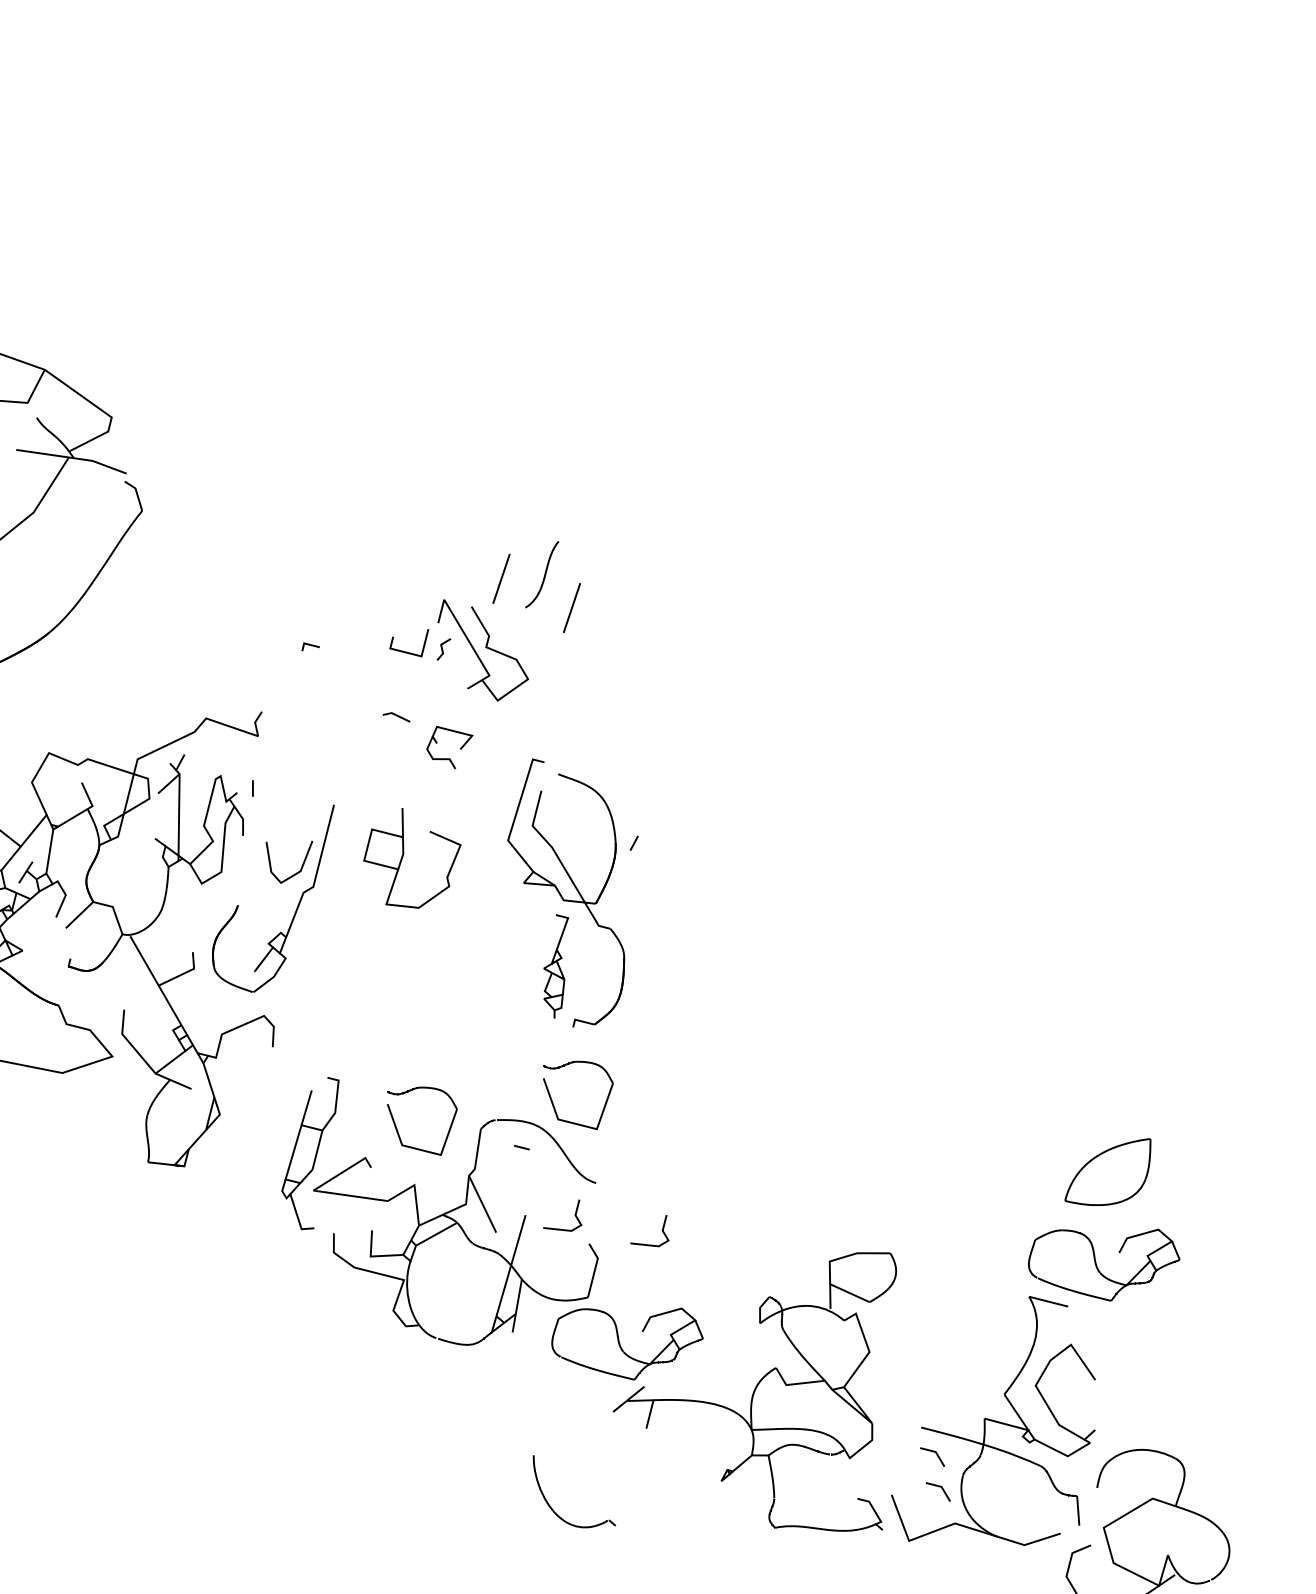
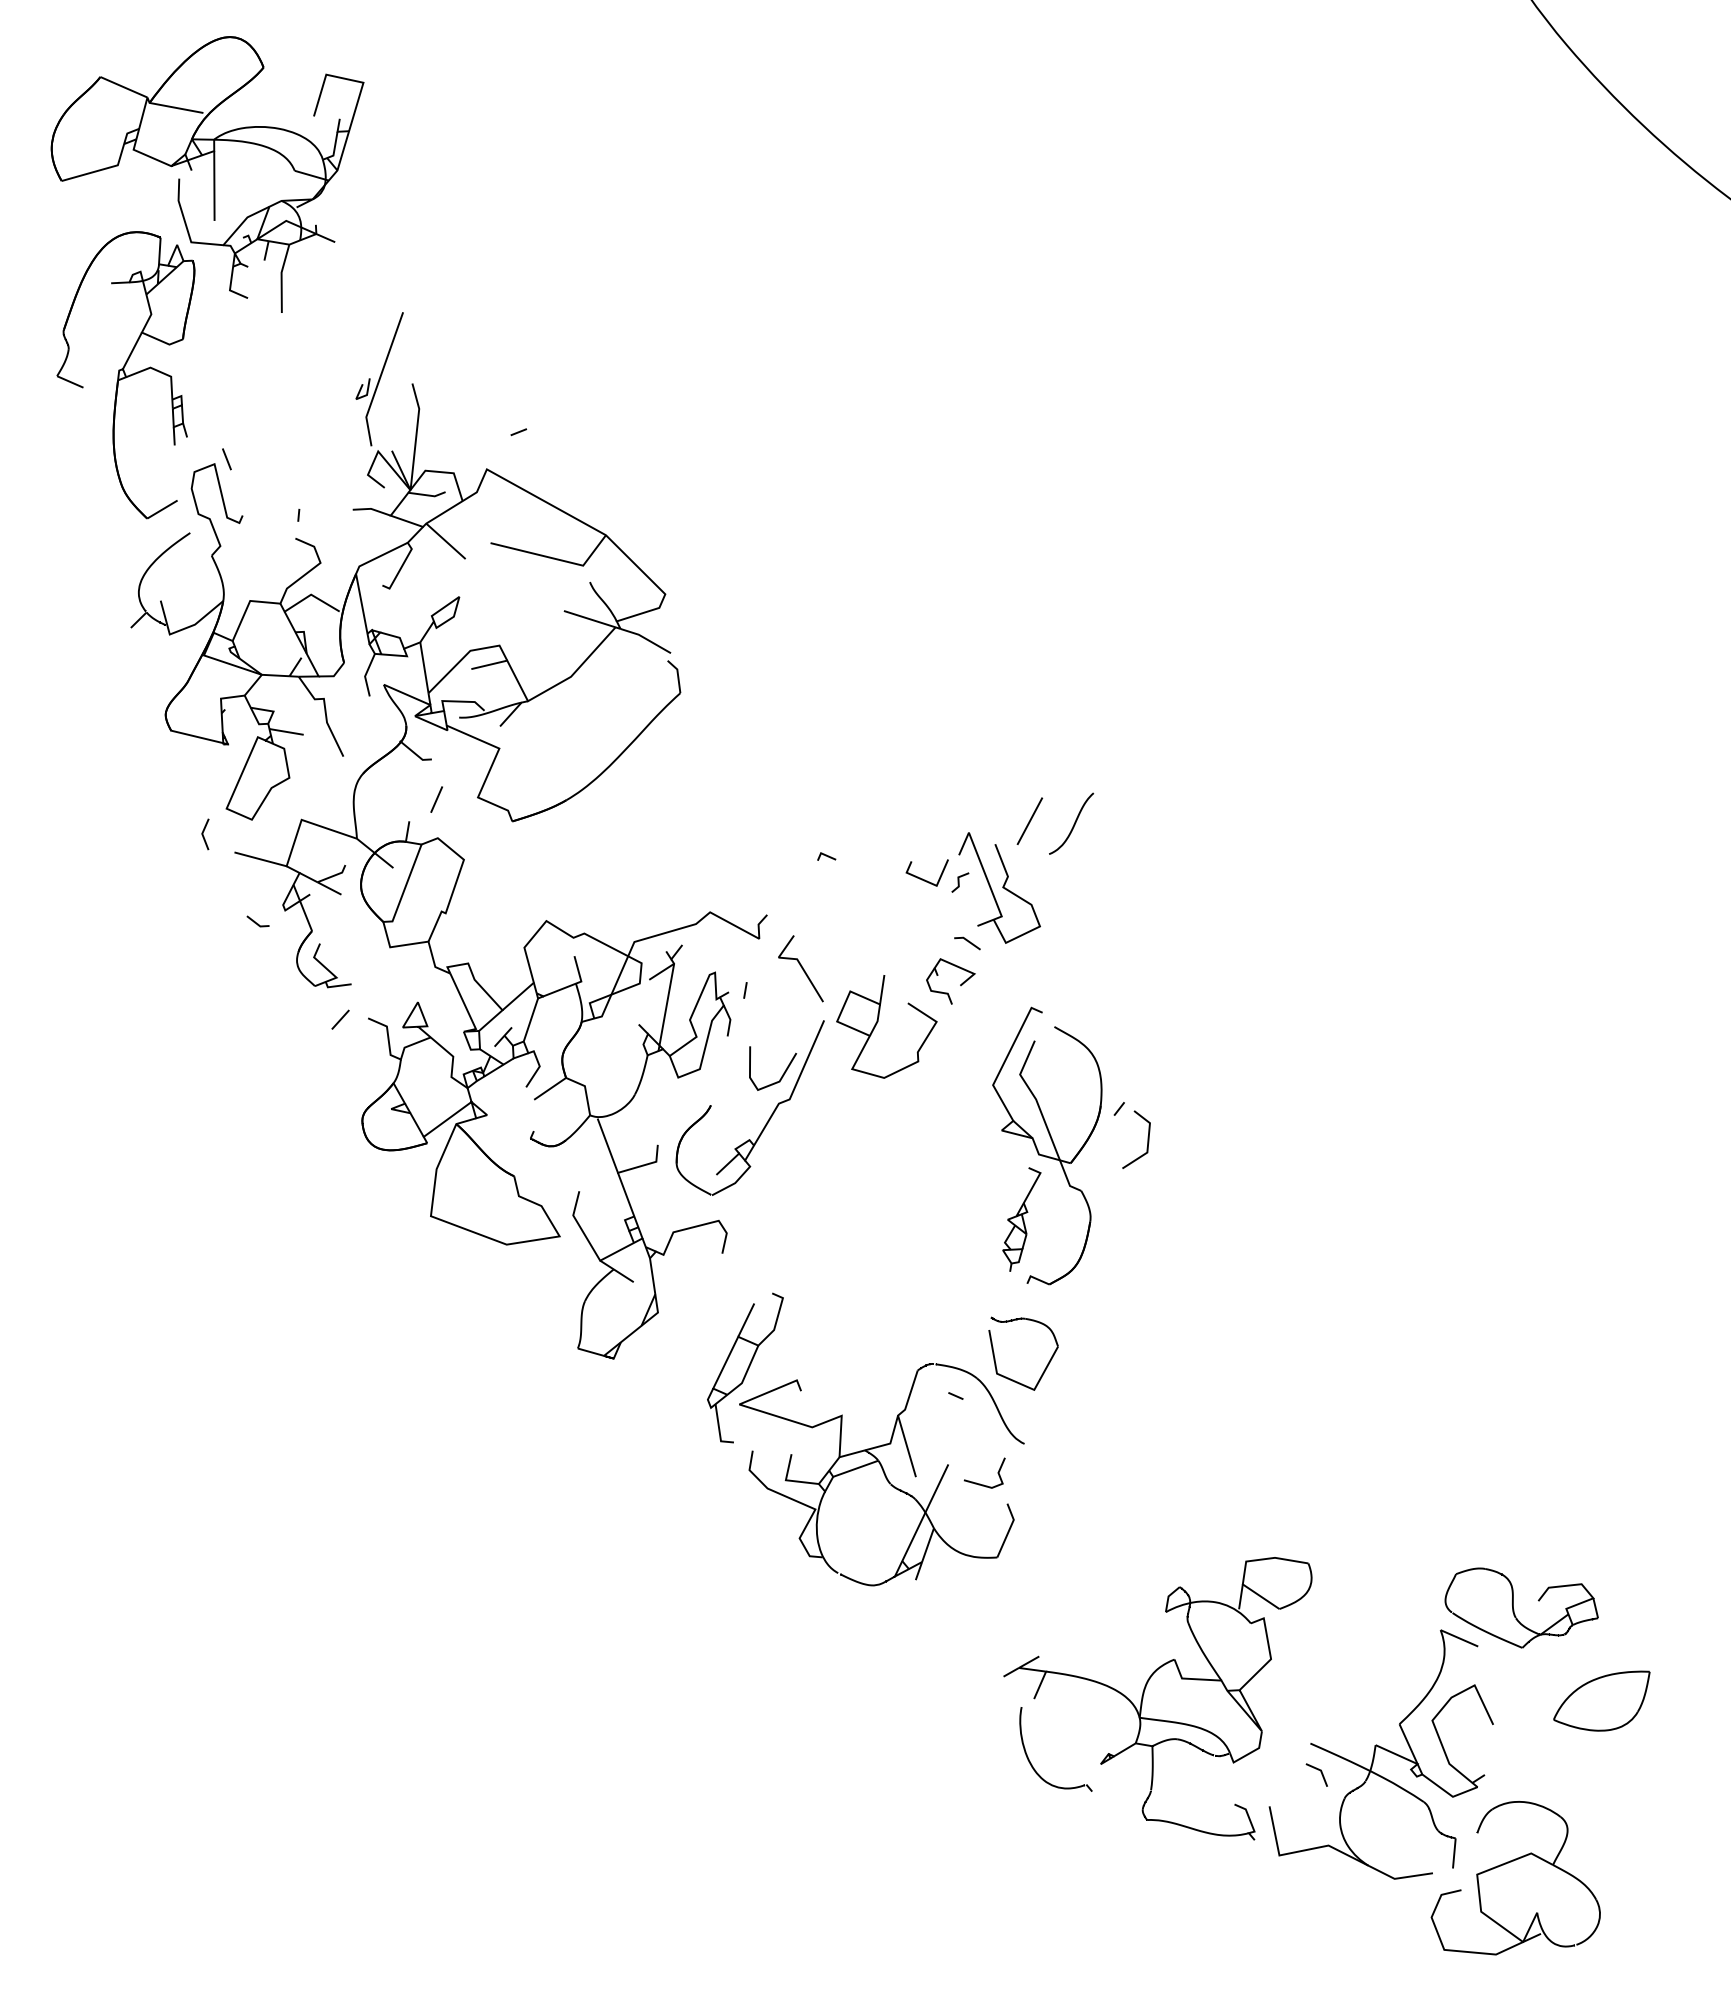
line: (571, 607) -> (1095, 861), removed
line: (397, 716) -> (968, 942), moved
line: (303, 758) -> (801, 968), added
part: (404, 854) -> (878, 1021), moved
line: (666, 868) -> (1147, 1139), added
part: (448, 1129) -> (885, 1365), removed
part: (1108, 1174) -> (1601, 1700), moved
line: (646, 1243) -> (1065, 1513), removed
part: (620, 1343) -> (1022, 1609), removed
line: (939, 1487) -> (1318, 1806), removed
part: (553, 1509) -> (1032, 1764), moved

